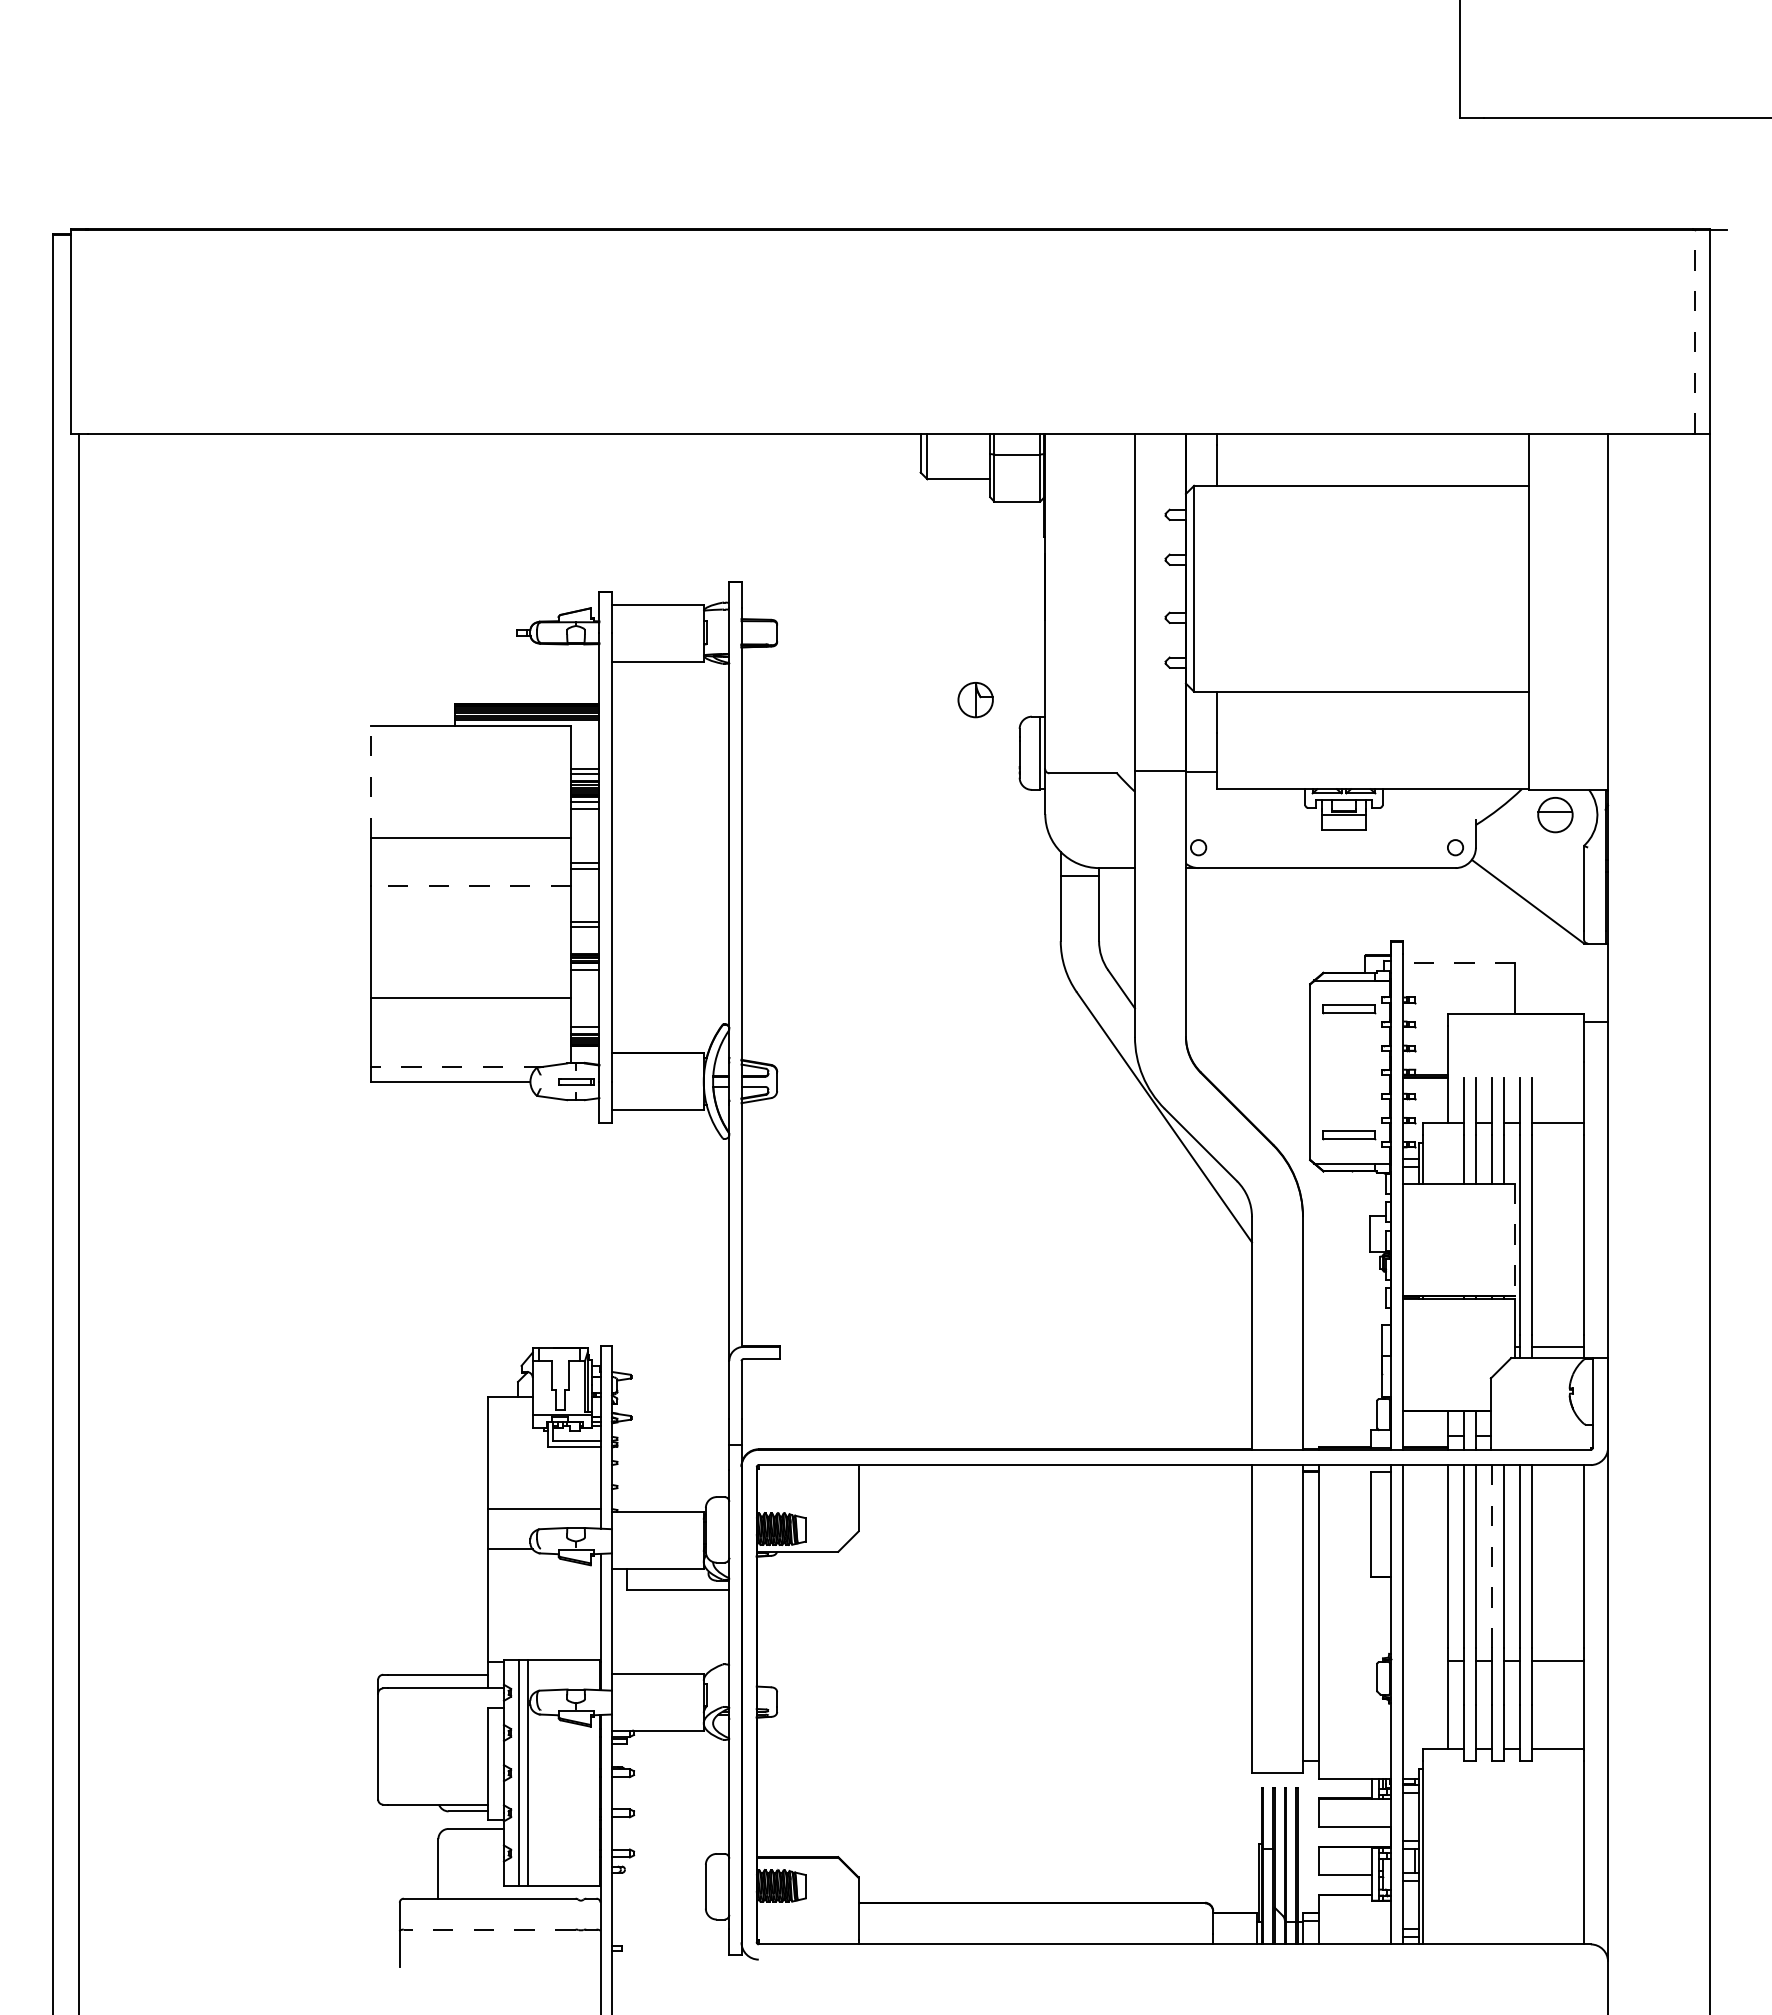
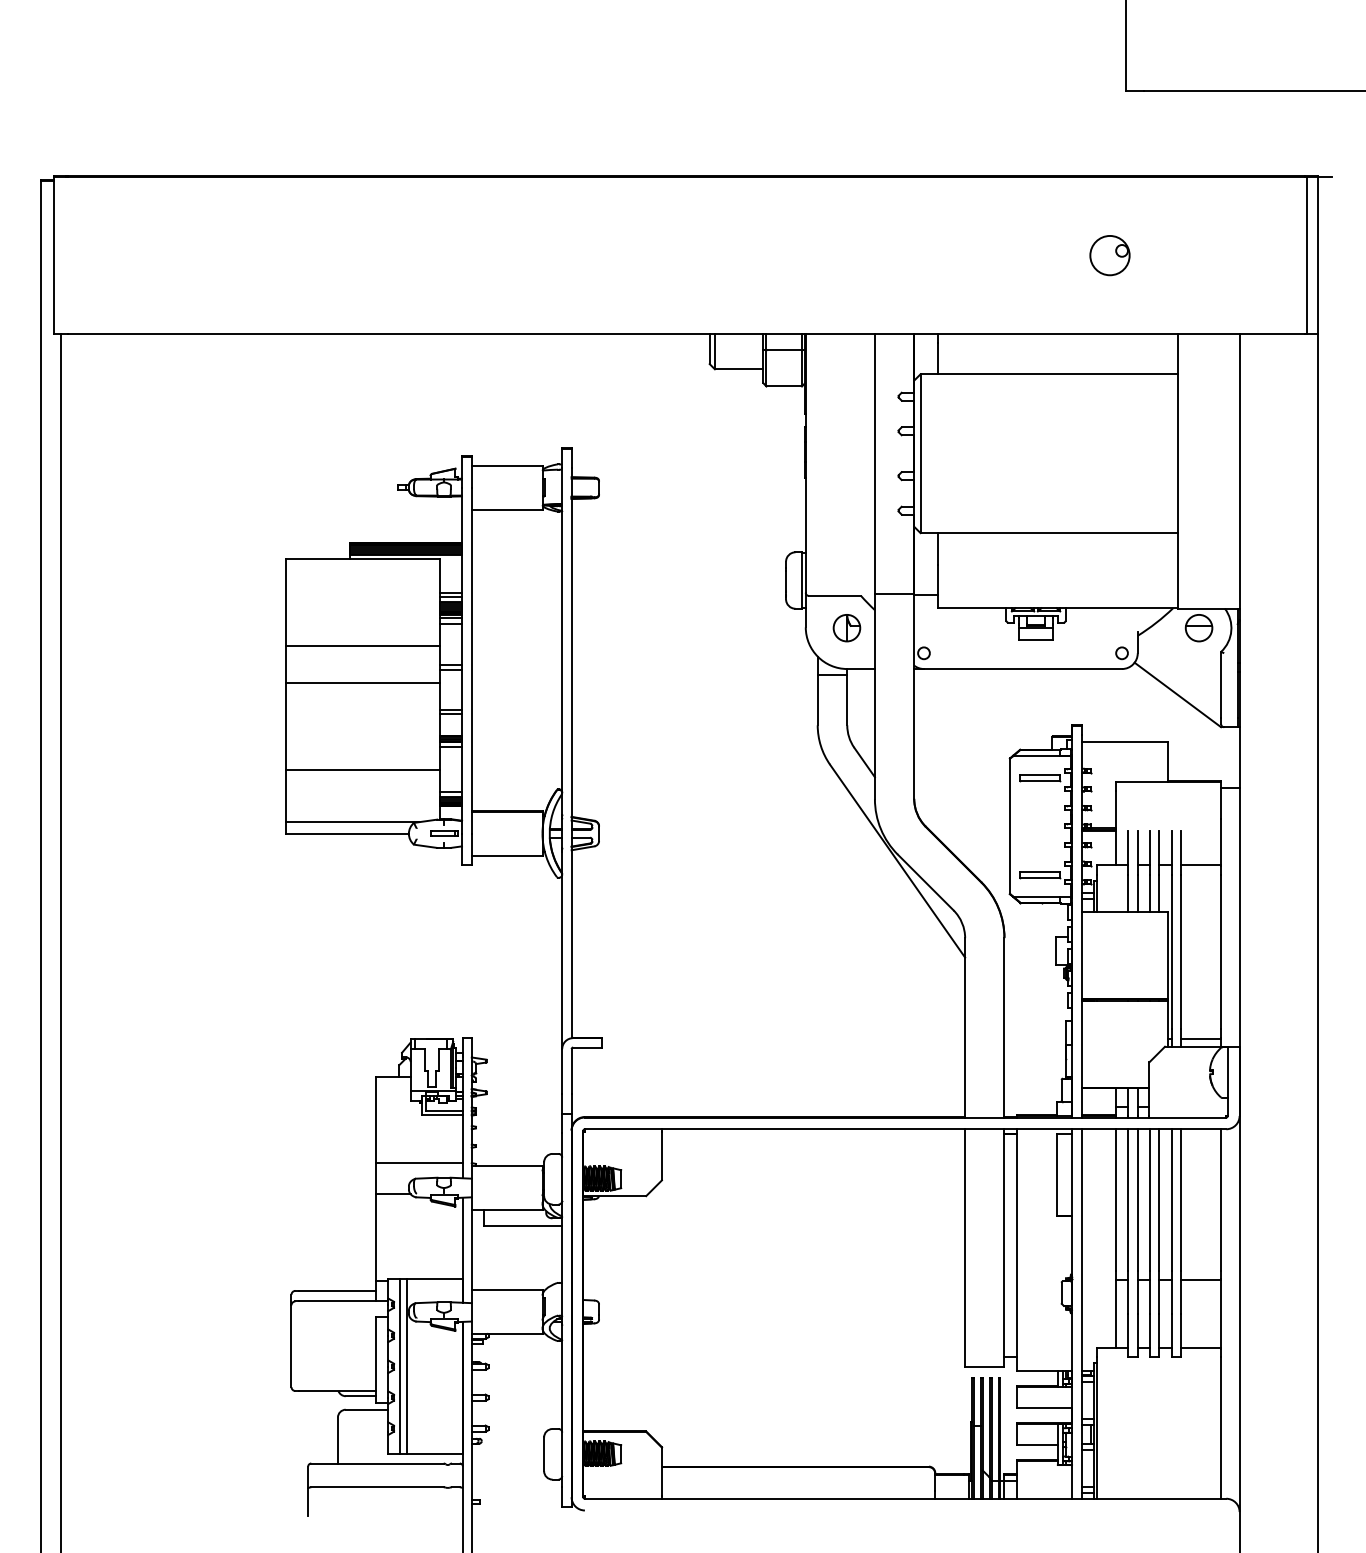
part: (1439, 331) -> (1109, 255), added
line: (1694, 331) -> (1306, 255), dashed -> solid
part: (975, 700) -> (846, 628), moved
line: (370, 781) -> (285, 602), dashed -> solid
line: (470, 886) -> (362, 683), dashed -> solid
line: (1458, 962) -> (1124, 741), dashed -> solid
line: (457, 1066) -> (352, 821), dashed -> solid
line: (1515, 1240) -> (1168, 956), dashed -> solid
line: (1491, 1556) -> (1149, 1199), dashed -> solid
line: (489, 1929) -> (377, 1487), dashed -> solid

